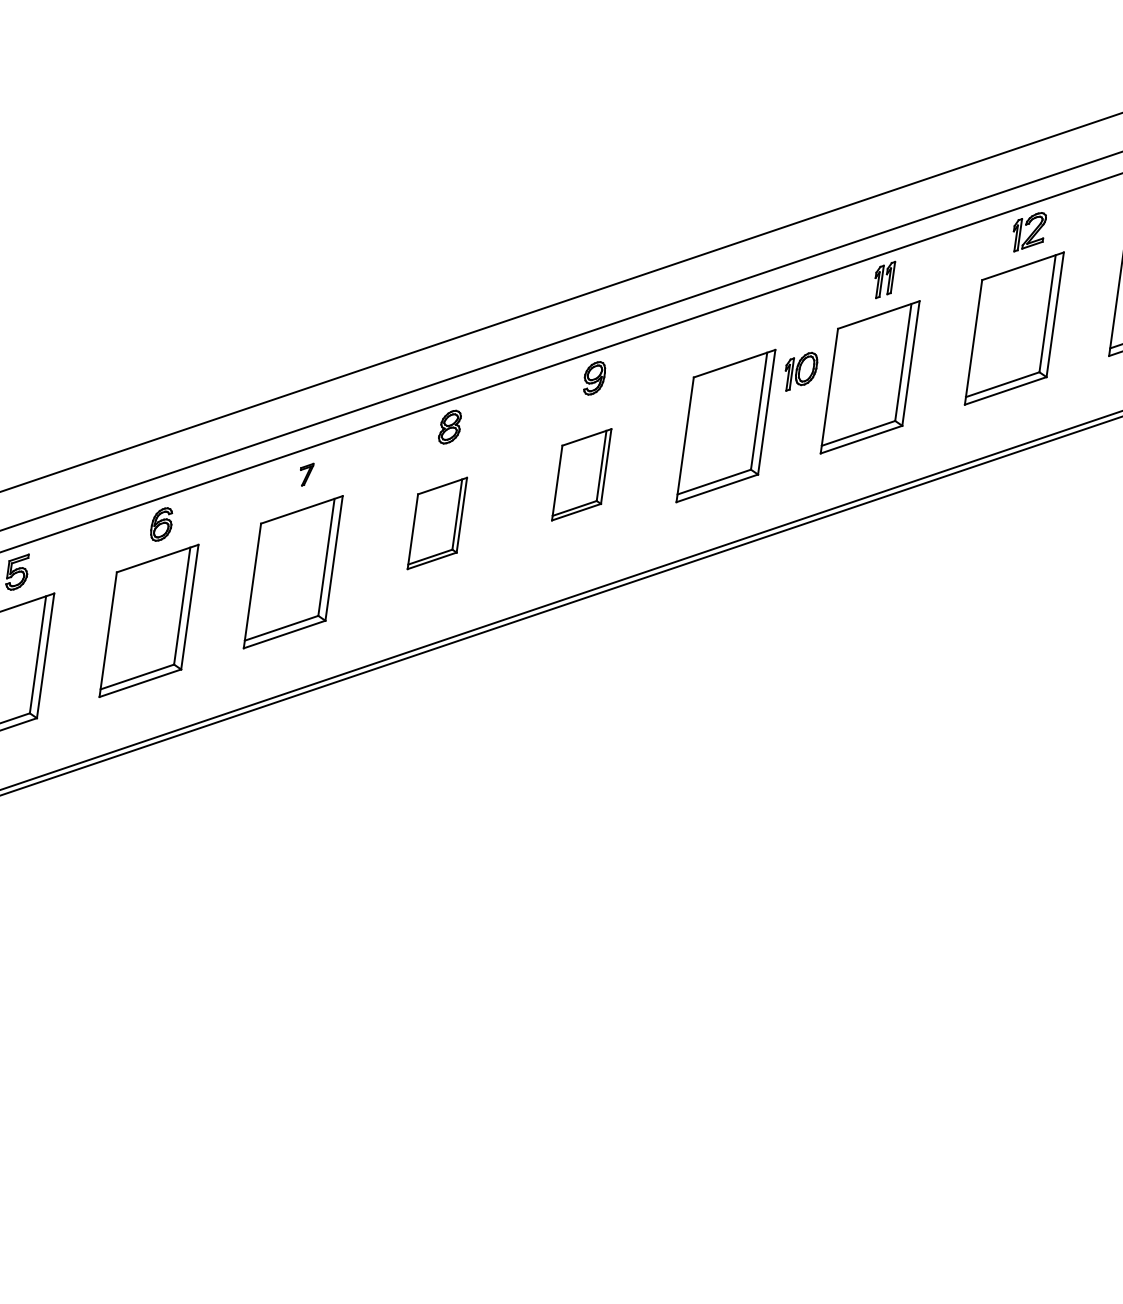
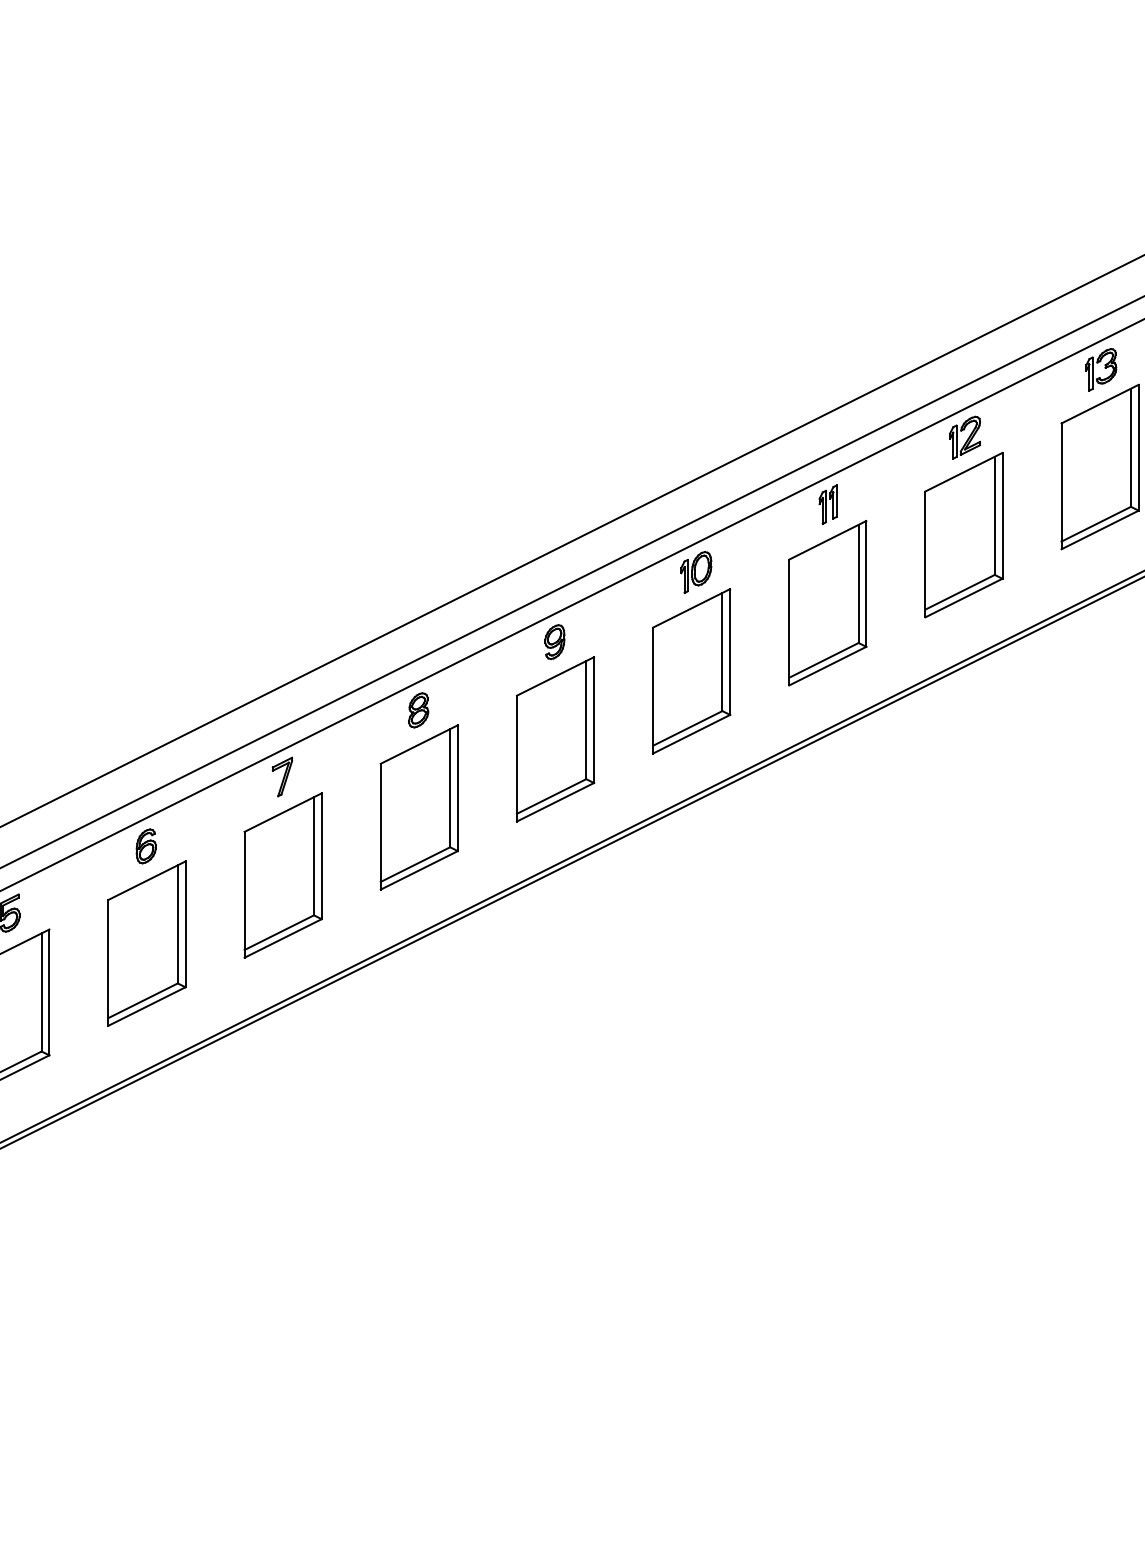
part: (800, 372) -> (696, 572), moved
part: (306, 474) -> (282, 776), size x1.67
part: (581, 474) -> (555, 739), size x1.67
part: (436, 523) -> (418, 807), size x1.67

